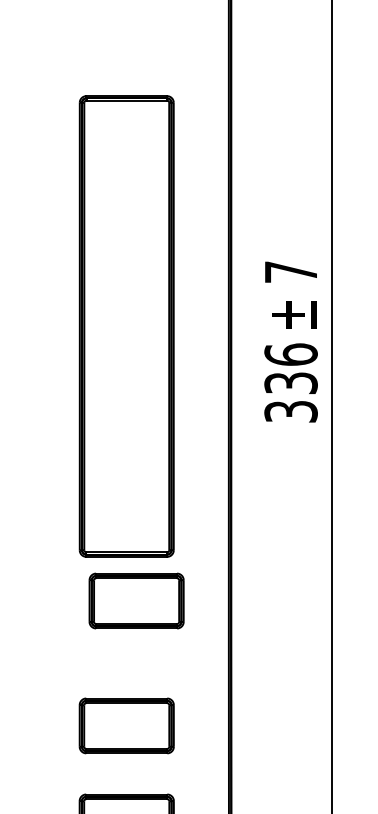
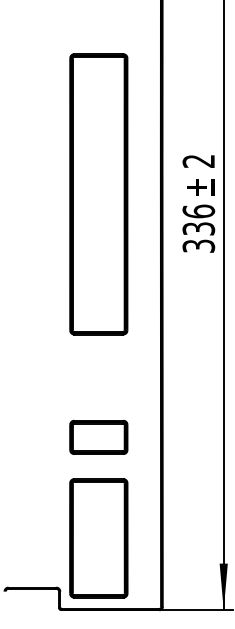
text: (290, 272) -> (198, 161), 7 -> 2
part: (136, 599) -> (104, 360), removed

